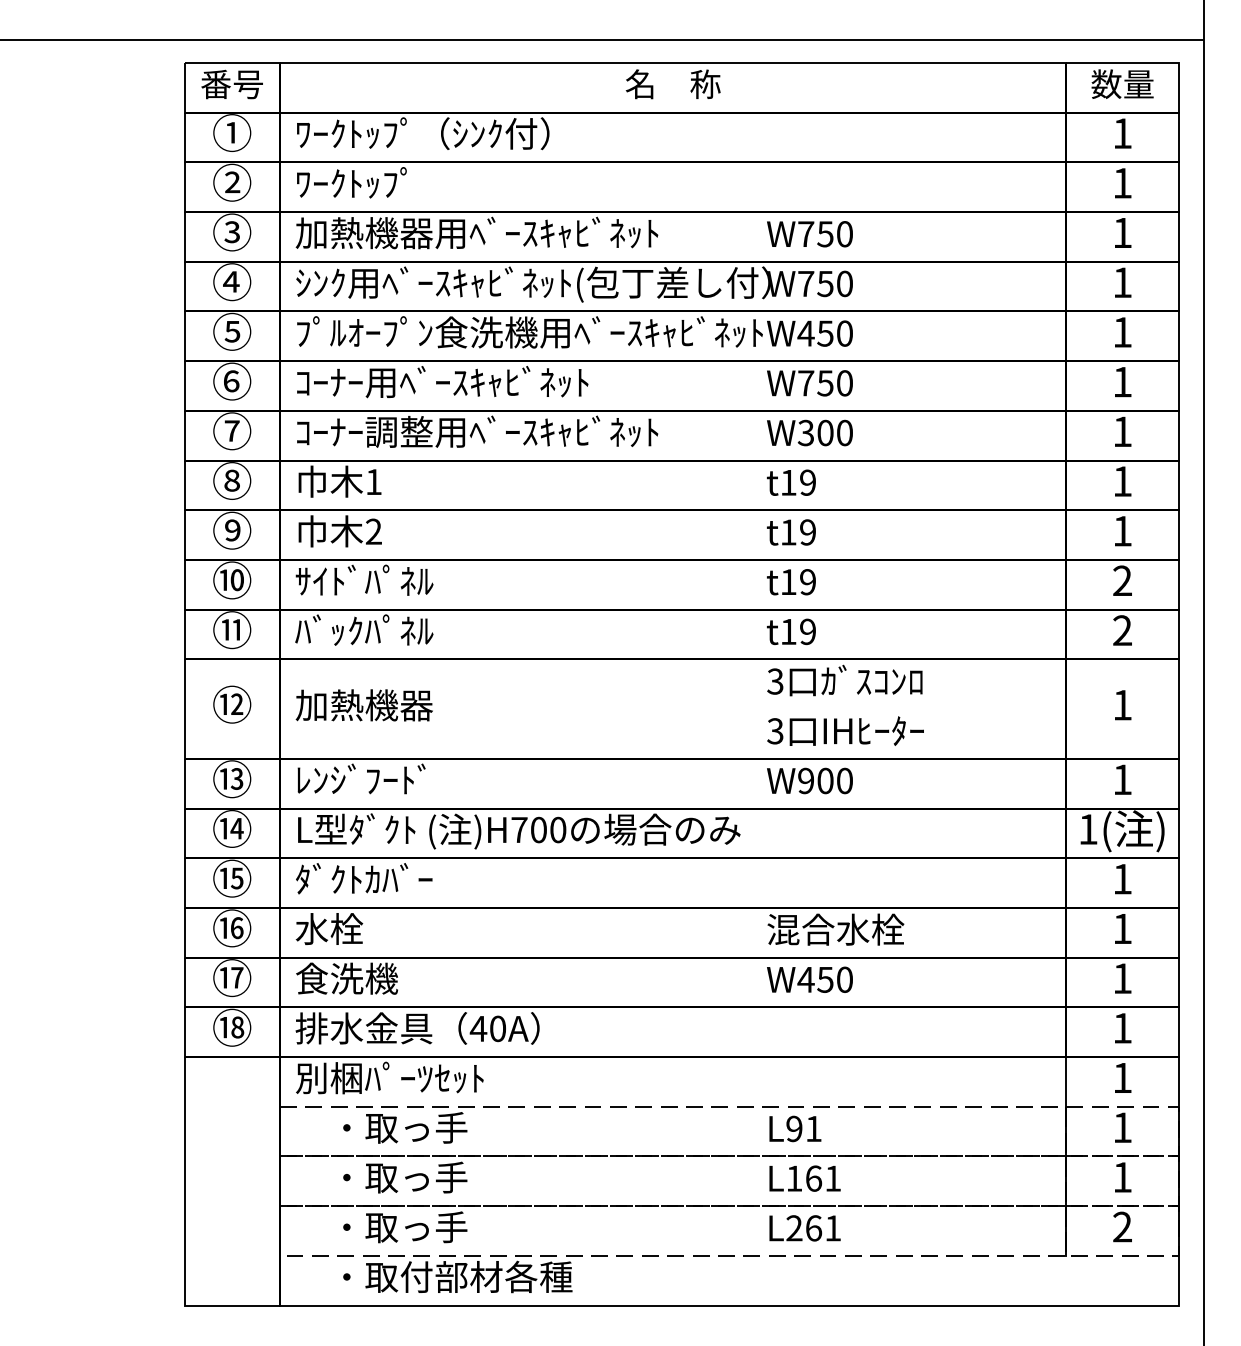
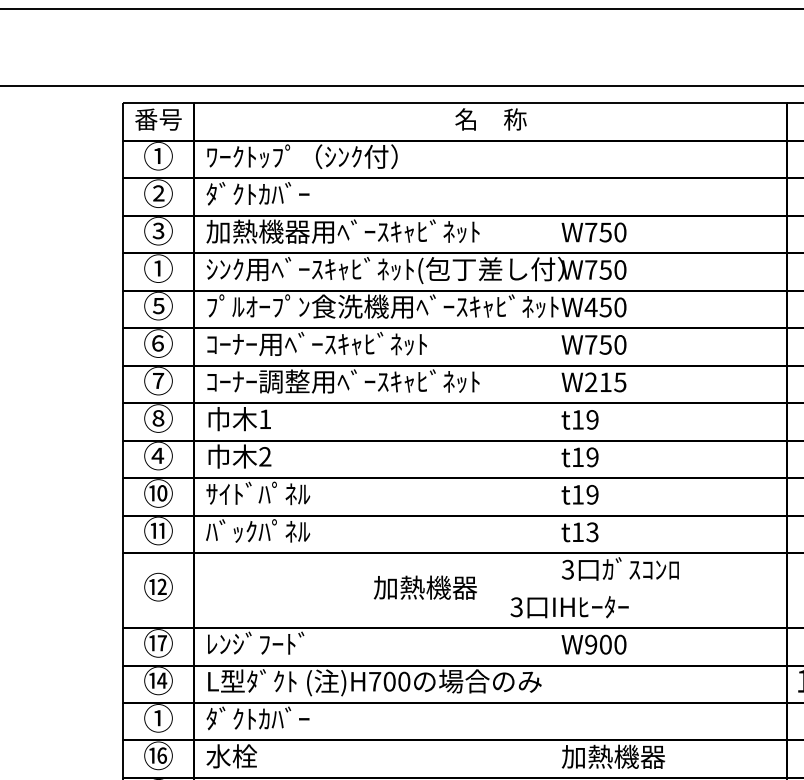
text: (364, 182) -> (258, 193), ﾜｰｸﾄｯﾌﾟ -> ﾀﾞｸﾄｶﾊﾞｰ
text: (231, 281) -> (157, 268), ④ -> ①
text: (824, 432) -> (605, 382), W300 -> W215
text: (231, 530) -> (157, 455), ⑨ -> ④
text: (807, 631) -> (592, 532), t19 -> t13
text: (363, 705) -> (424, 587), moved
text: (845, 730) -> (569, 606), moved
text: (236, 778) -> (161, 642), ⑬ -> ⑰
text: (231, 878) -> (157, 718), ⑮ -> ①
text: (835, 929) -> (613, 756), 混合水栓 -> 加熱機器

